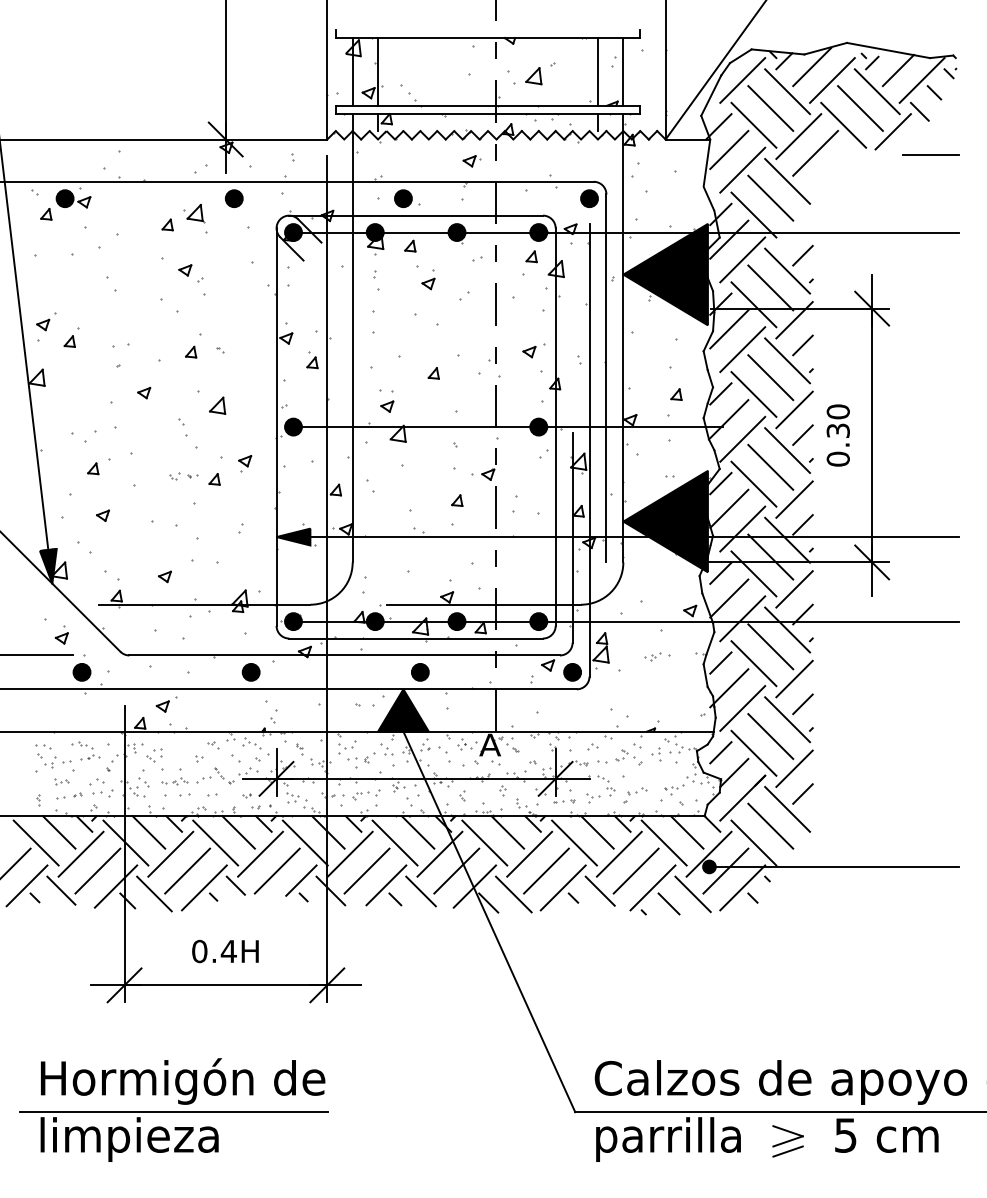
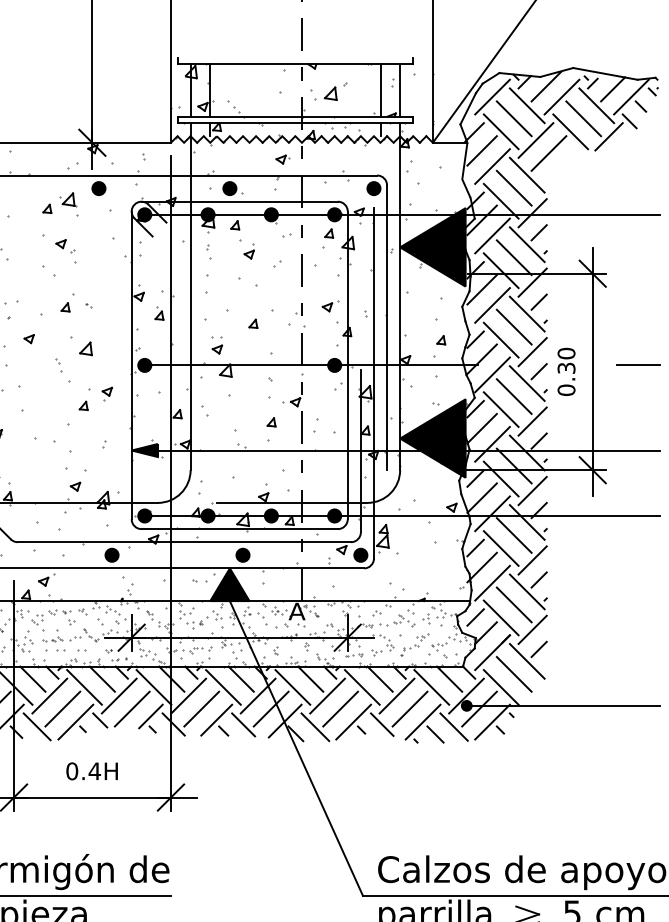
line: (930, 154) -> (637, 364), moved
line: (794, 230) -> (532, 213), added
part: (183, 476) -> (59, 611), moved
part: (164, 576) -> (75, 486), moved
part: (652, 656) -> (422, 636), moved

